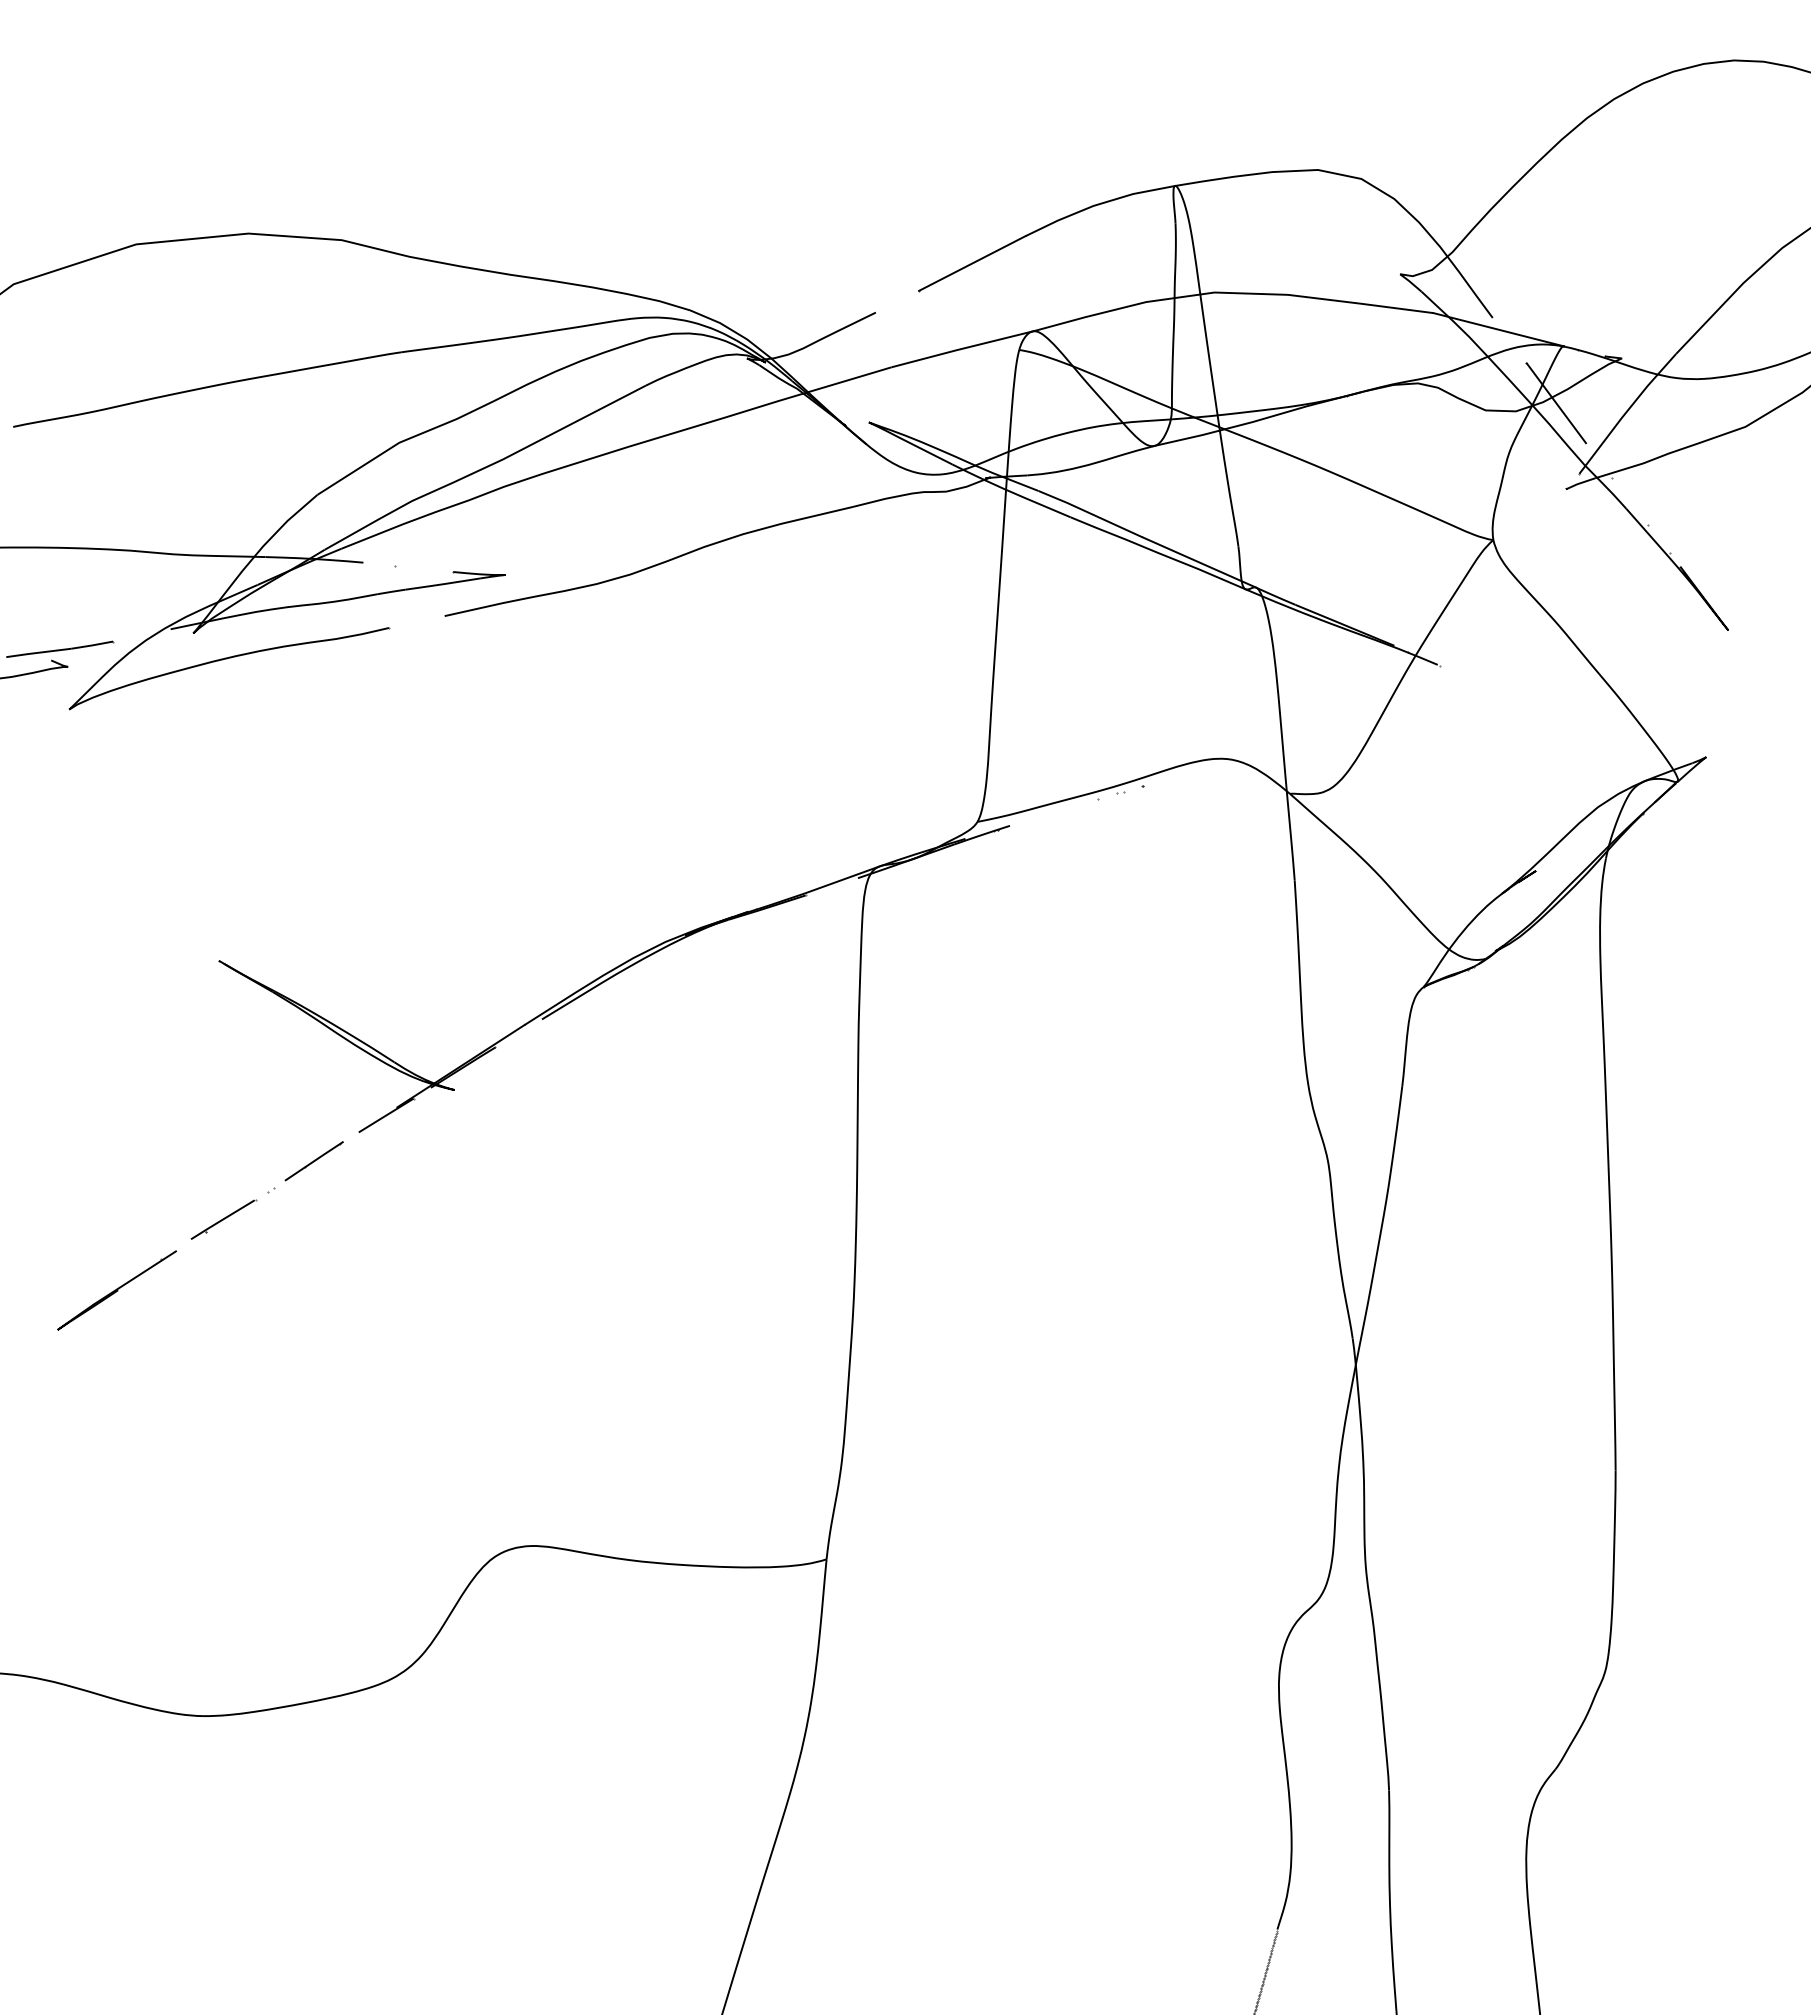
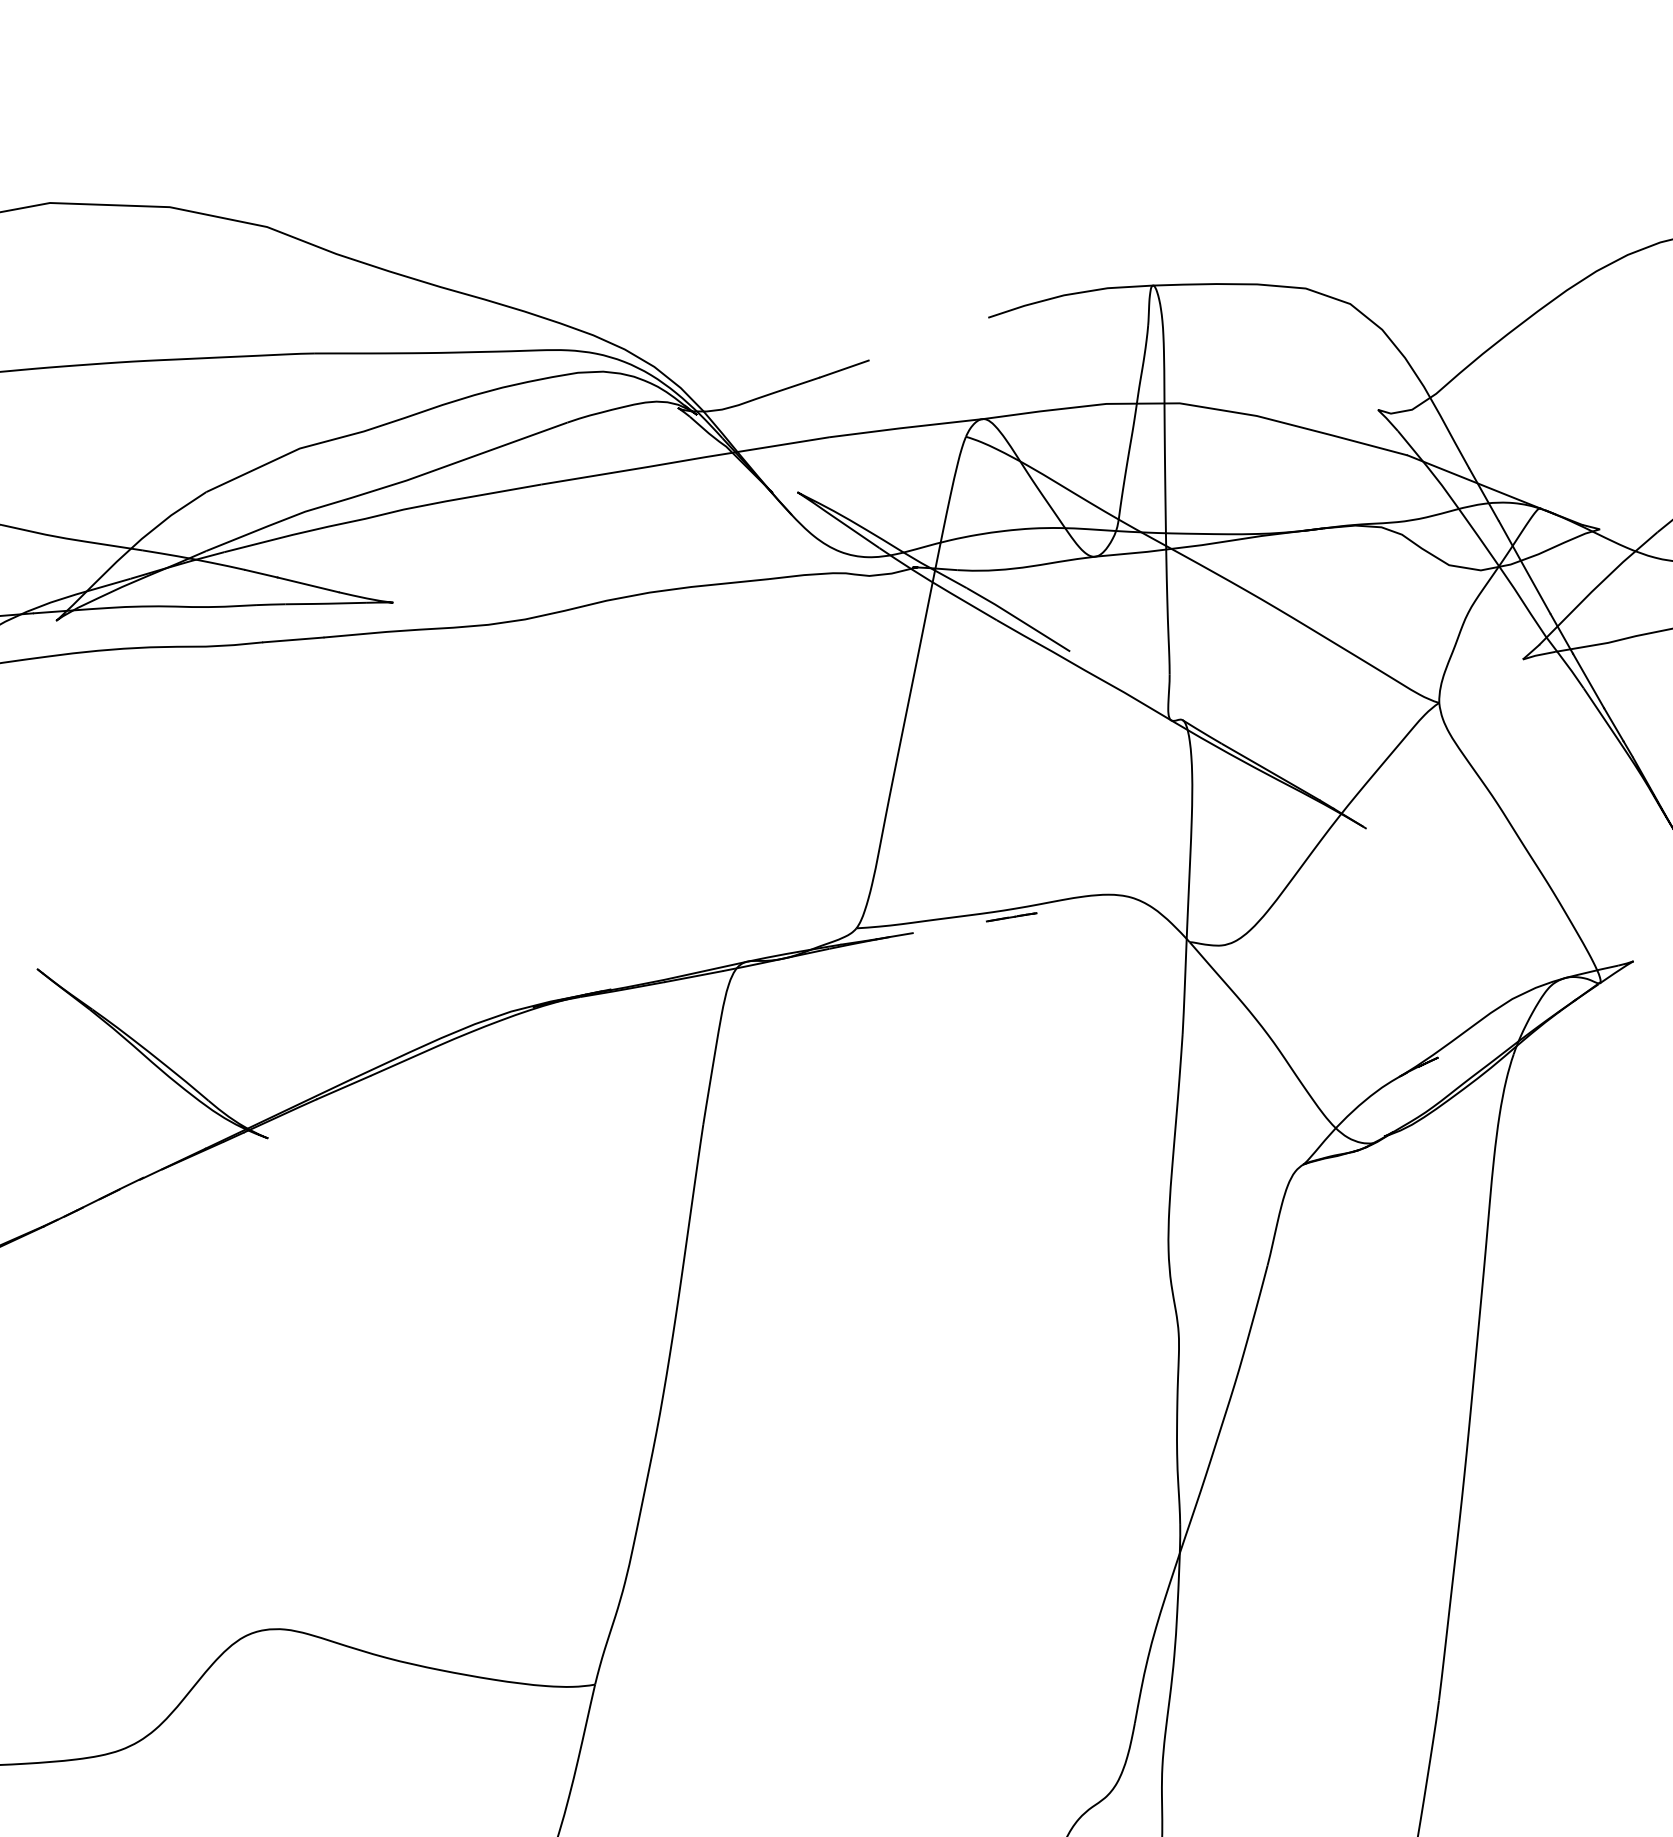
line: (972, 263) -> (928, 339), removed
line: (1199, 562) -> (1126, 685), removed

